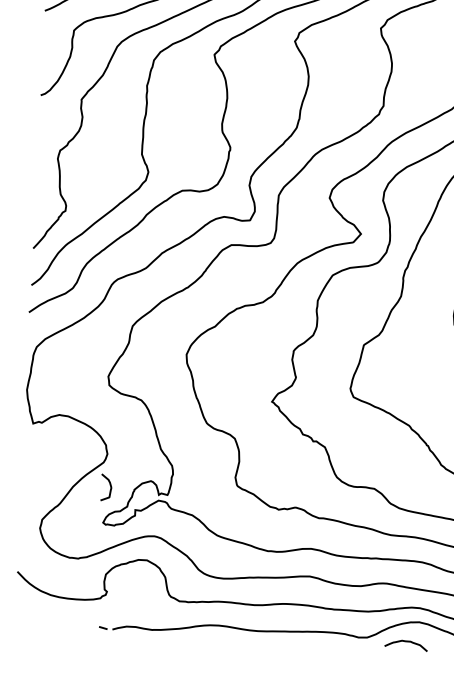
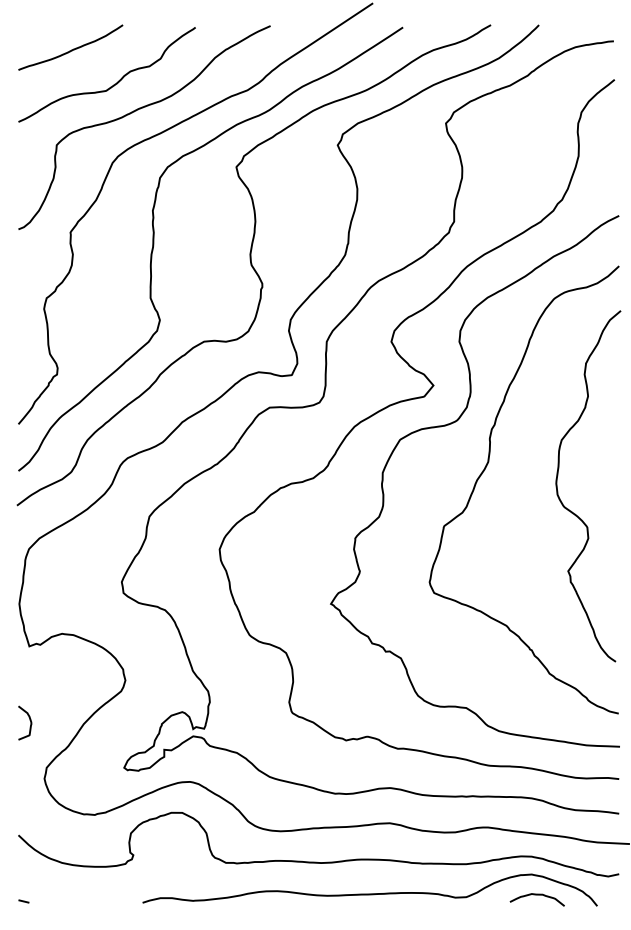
curve: (109, 485) -> (29, 720), moved
line: (102, 628) -> (23, 901), moved
curve: (405, 642) -> (536, 895), moved

